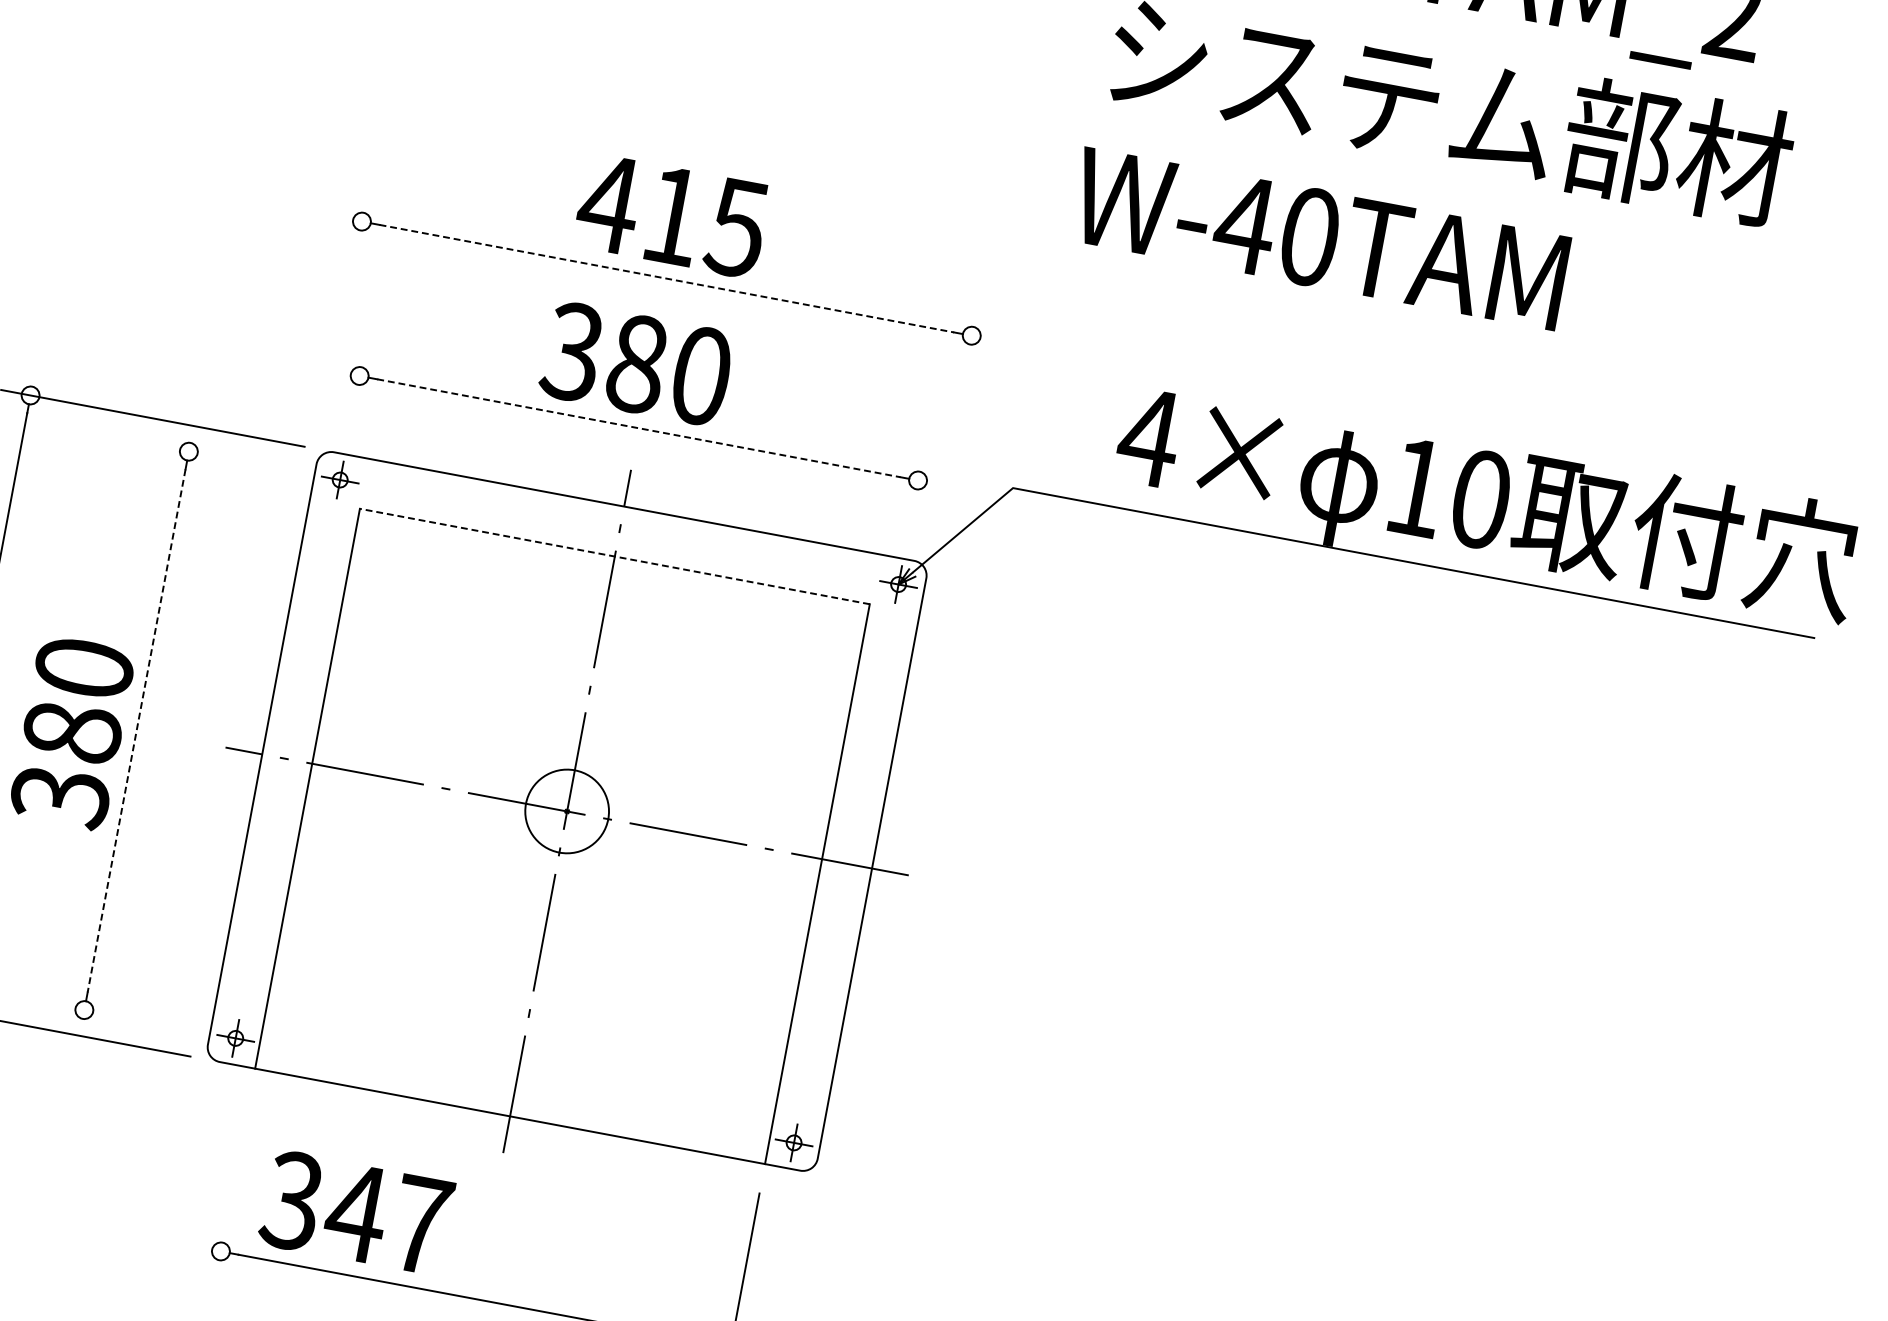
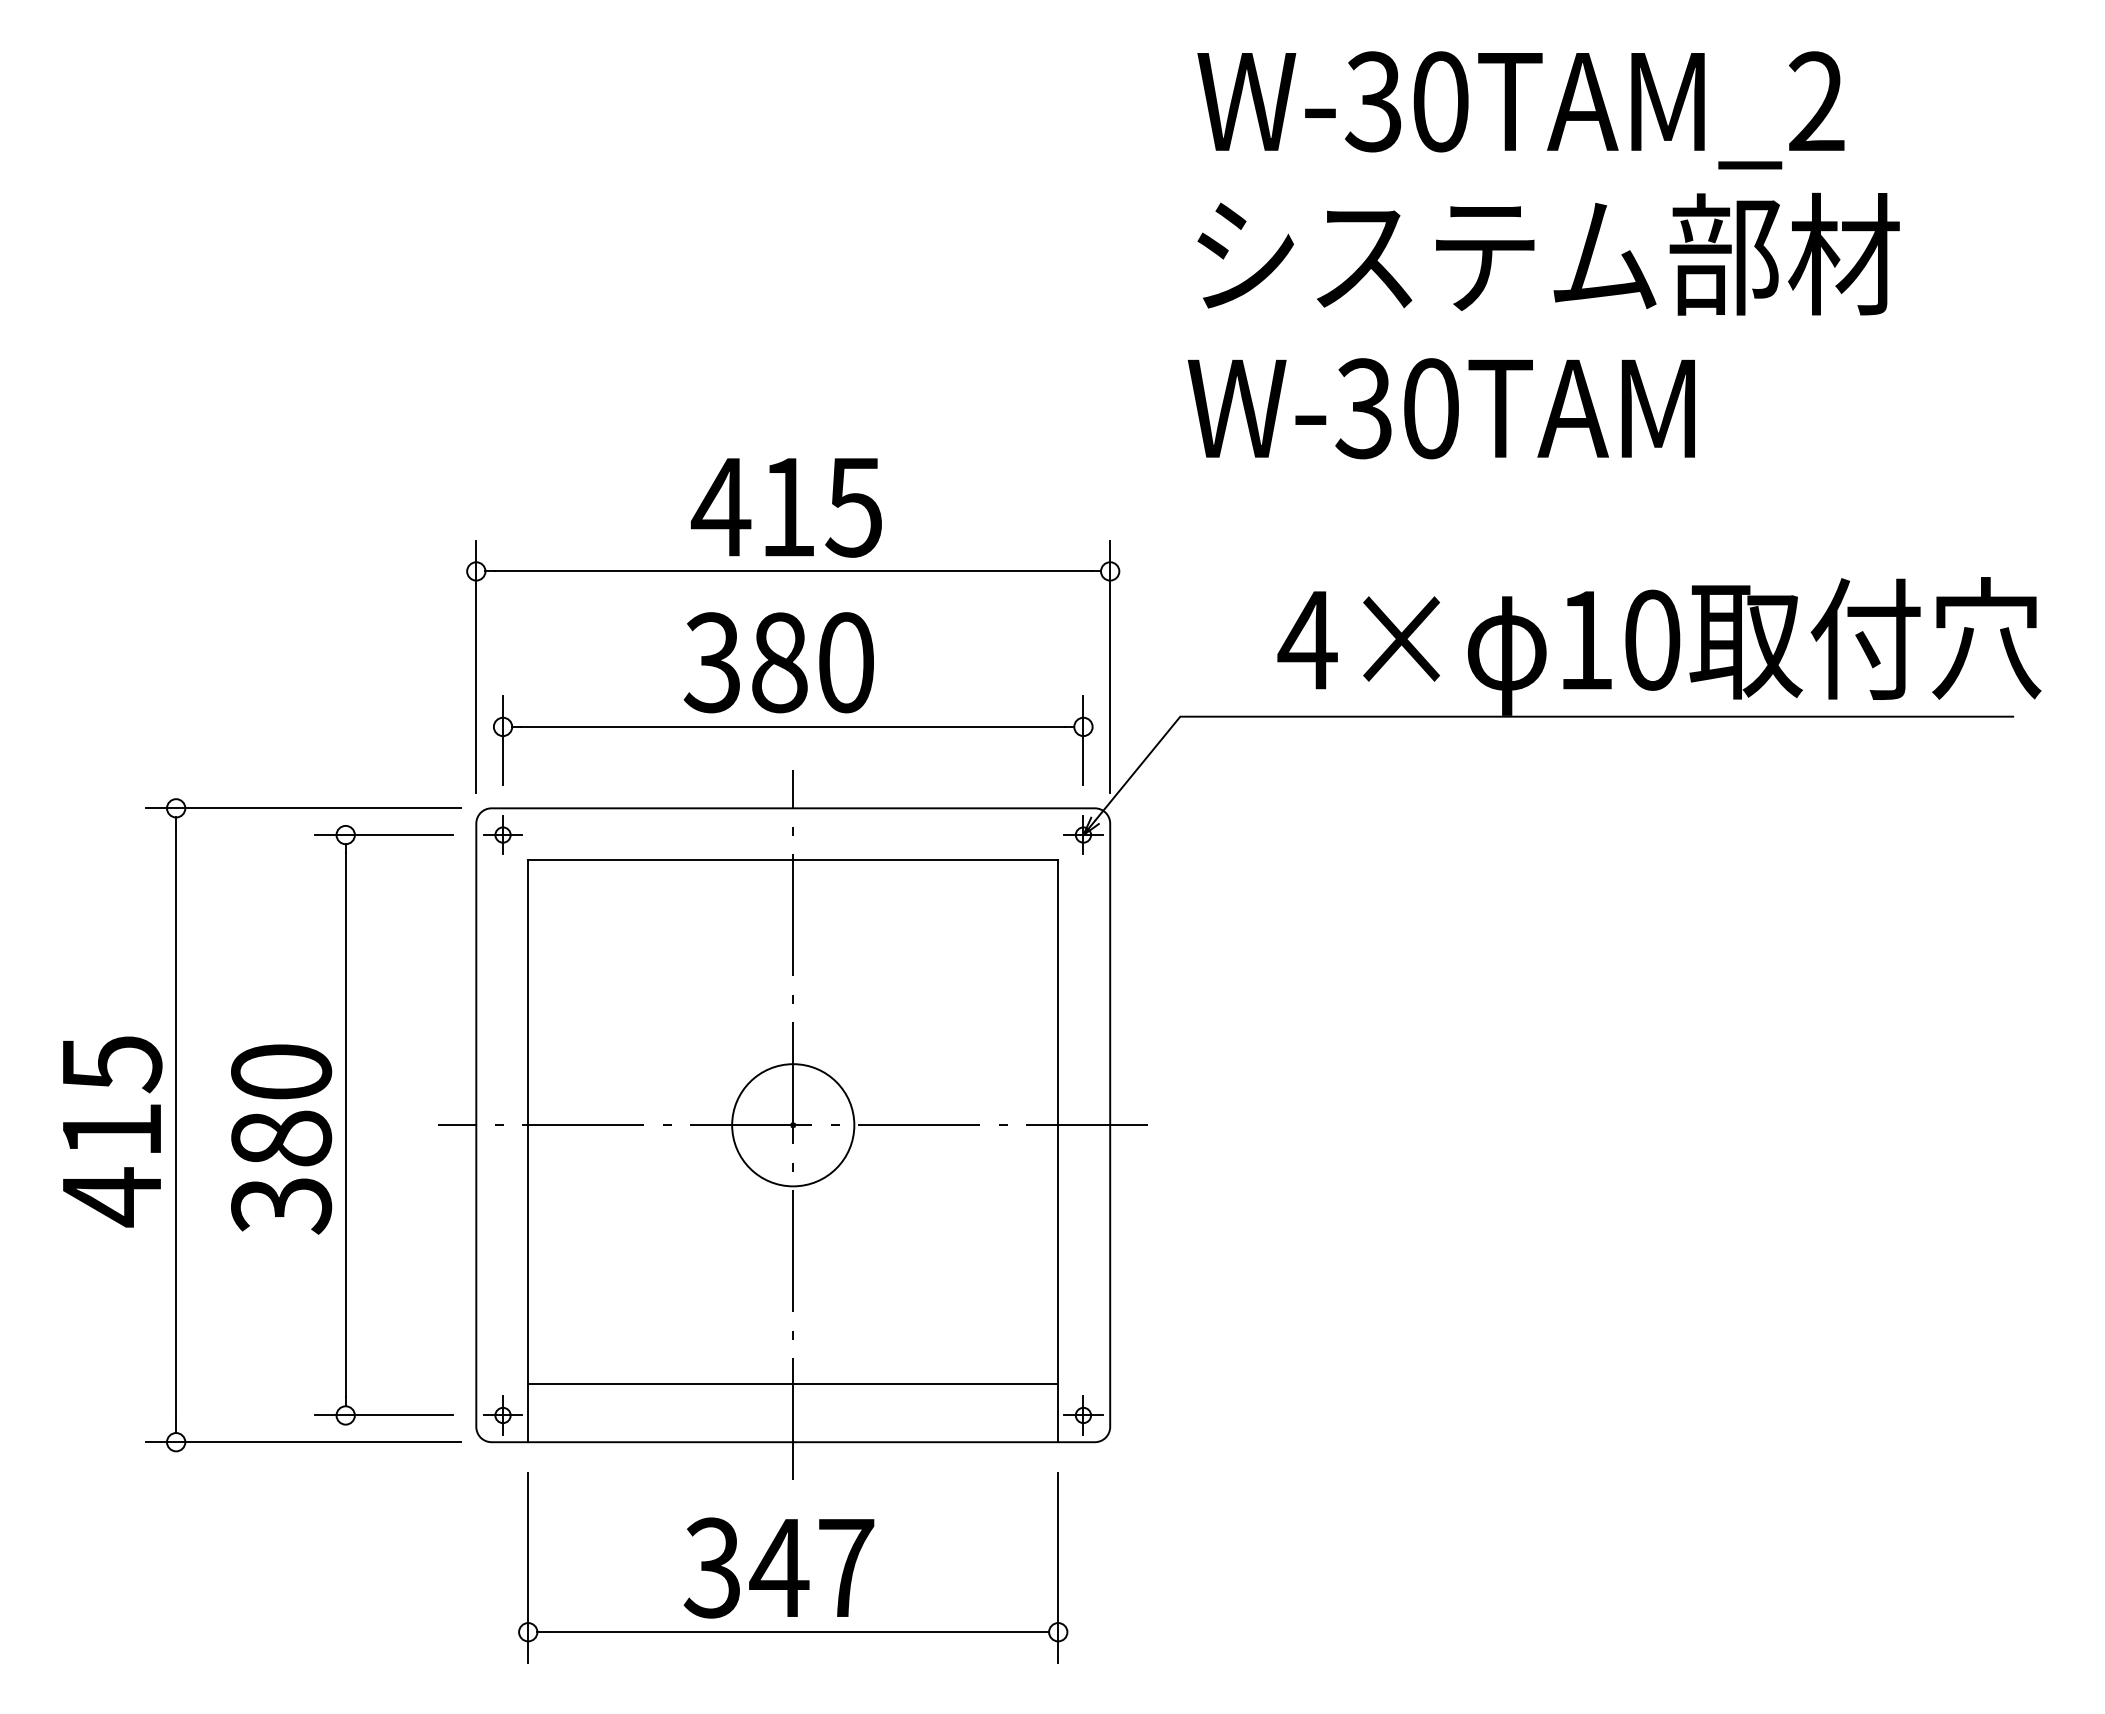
text: (1245, 224) -> (1364, 408), W-40TAM -> W-30TAM
line: (667, 278) -> (793, 571), dashed -> solid
line: (345, 313) -> (476, 666), added
line: (357, 389) -> (503, 740), added
line: (639, 427) -> (793, 726), dashed -> solid
line: (954, 427) -> (1110, 666), added
line: (226, 459) -> (384, 835), added
line: (915, 493) -> (1083, 740), added
line: (614, 556) -> (792, 860), dashed -> solid
line: (136, 731) -> (345, 1125), dashed -> solid
circle: (567, 811) -> (793, 1125), size x1.43
line: (121, 1017) -> (384, 1415), added
line: (520, 1060) -> (793, 1384), added
line: (232, 1189) -> (528, 1567), added
text: (355, 1212) -> (778, 1567), moved

